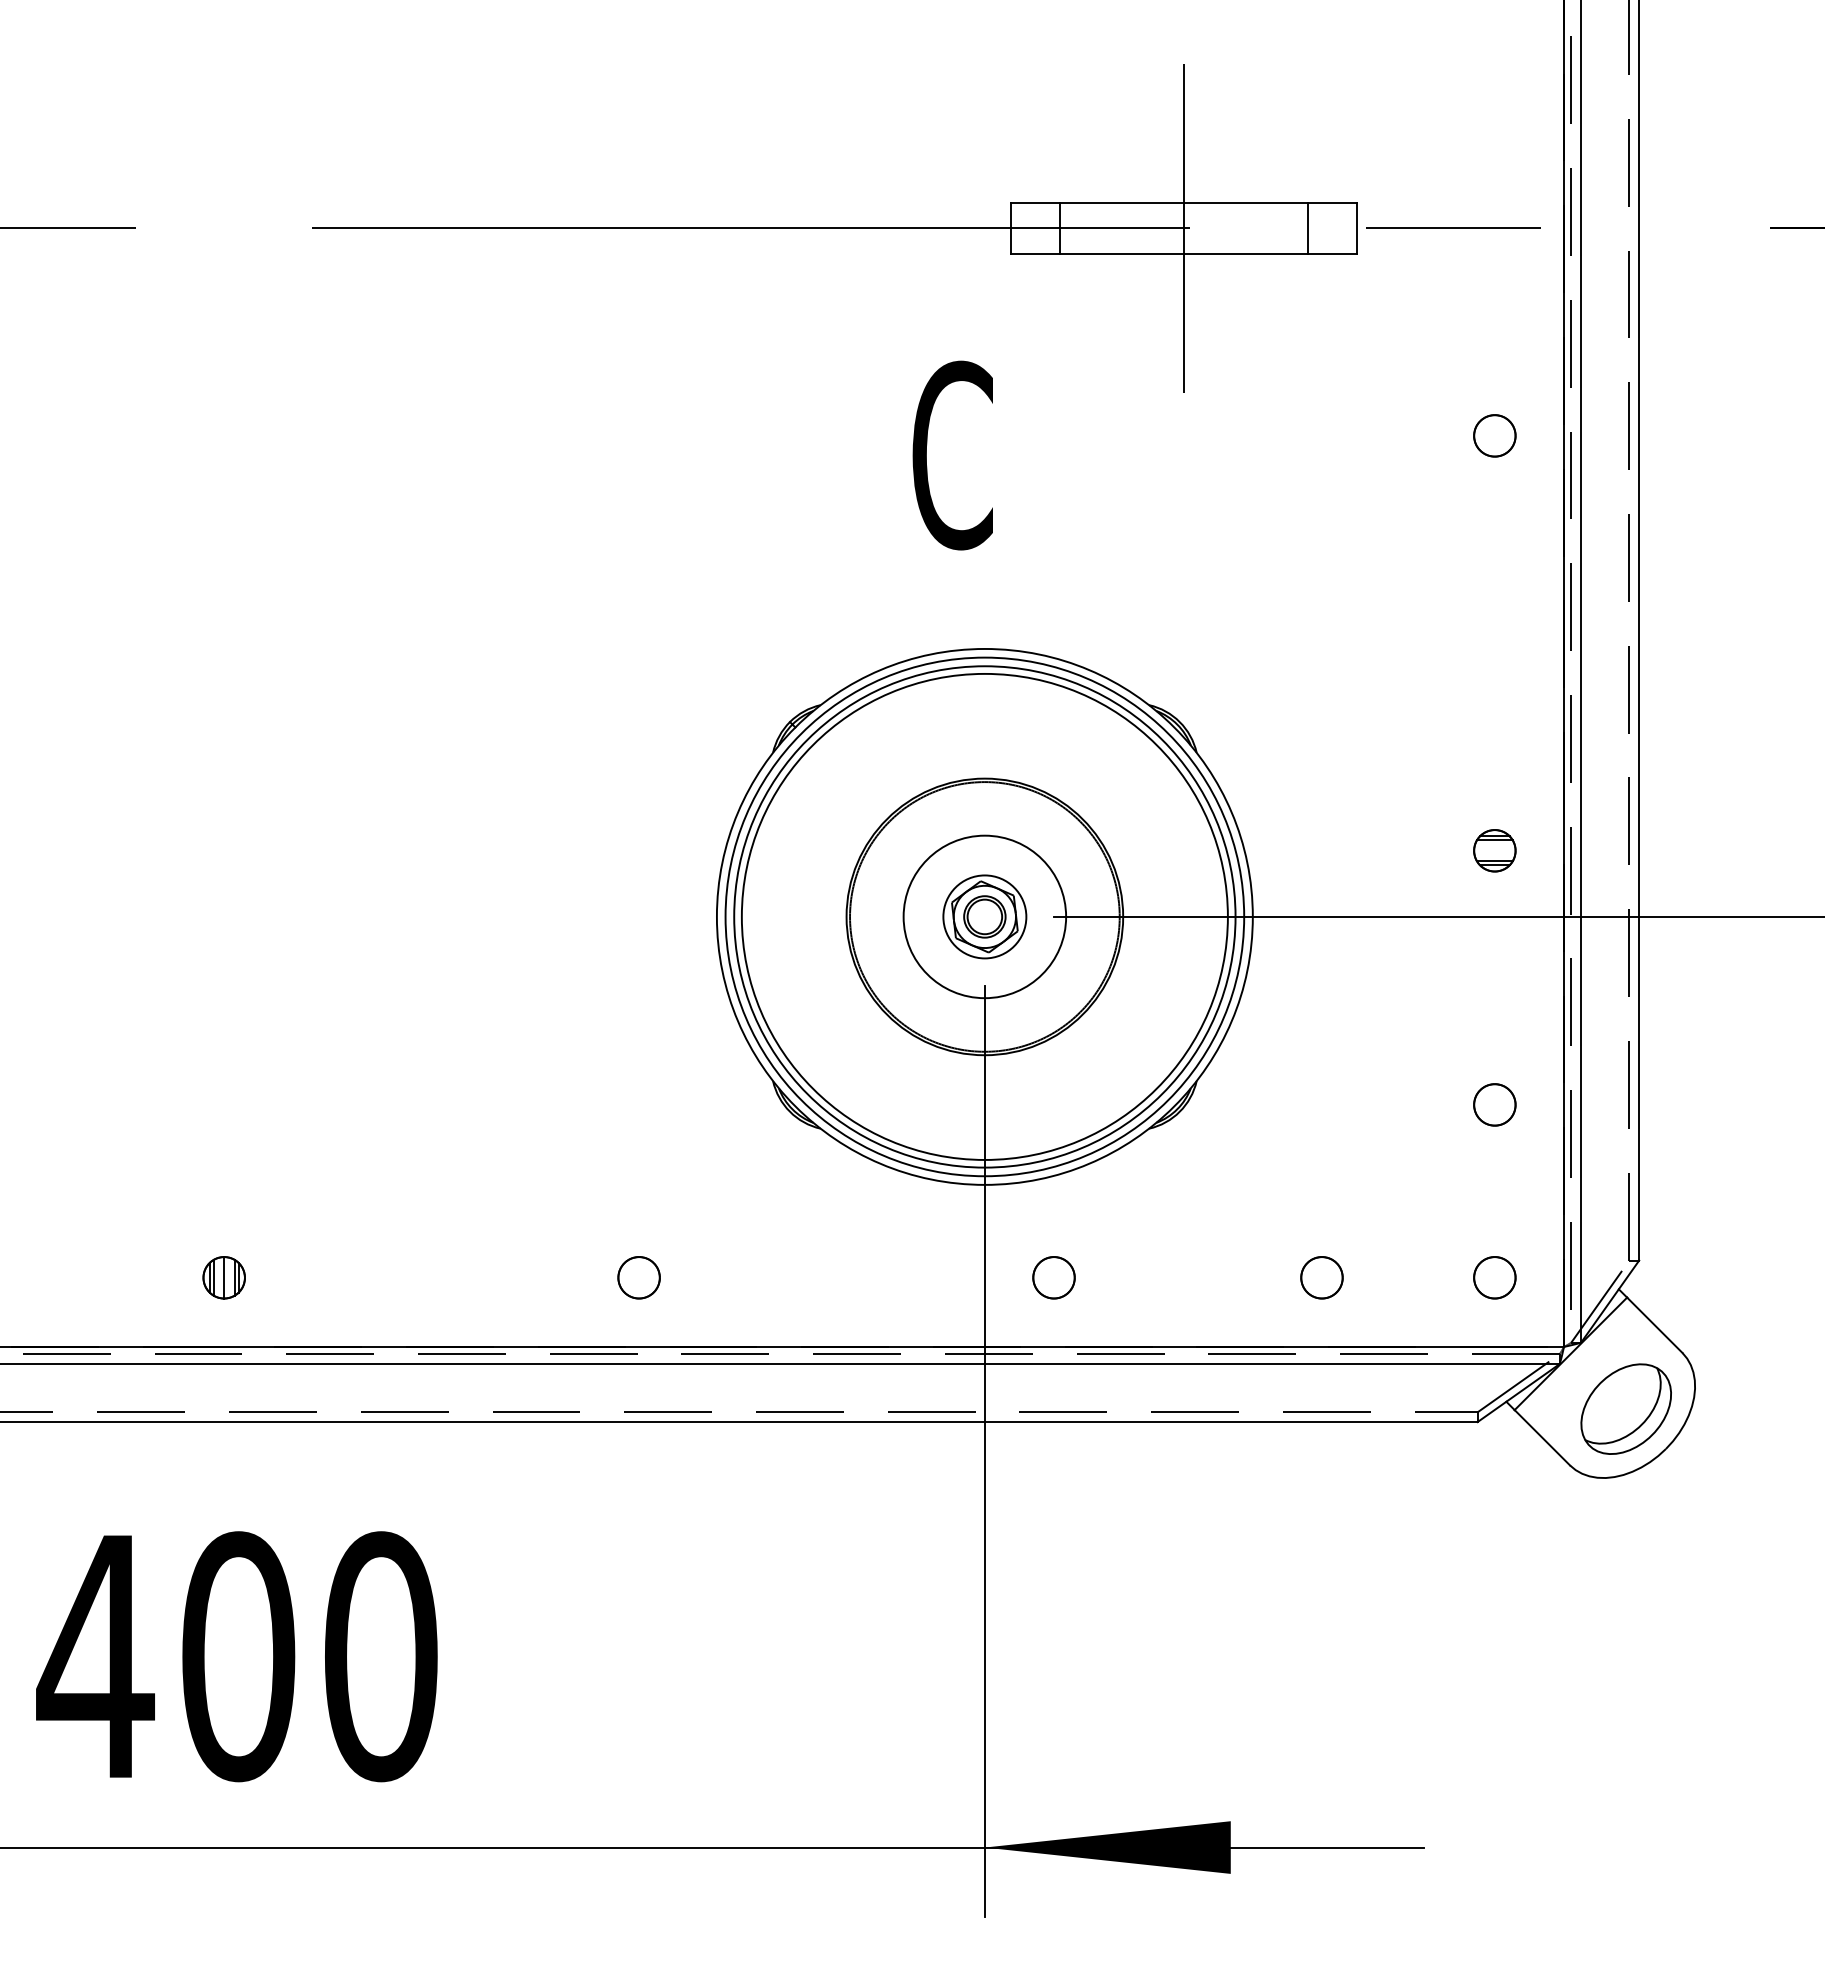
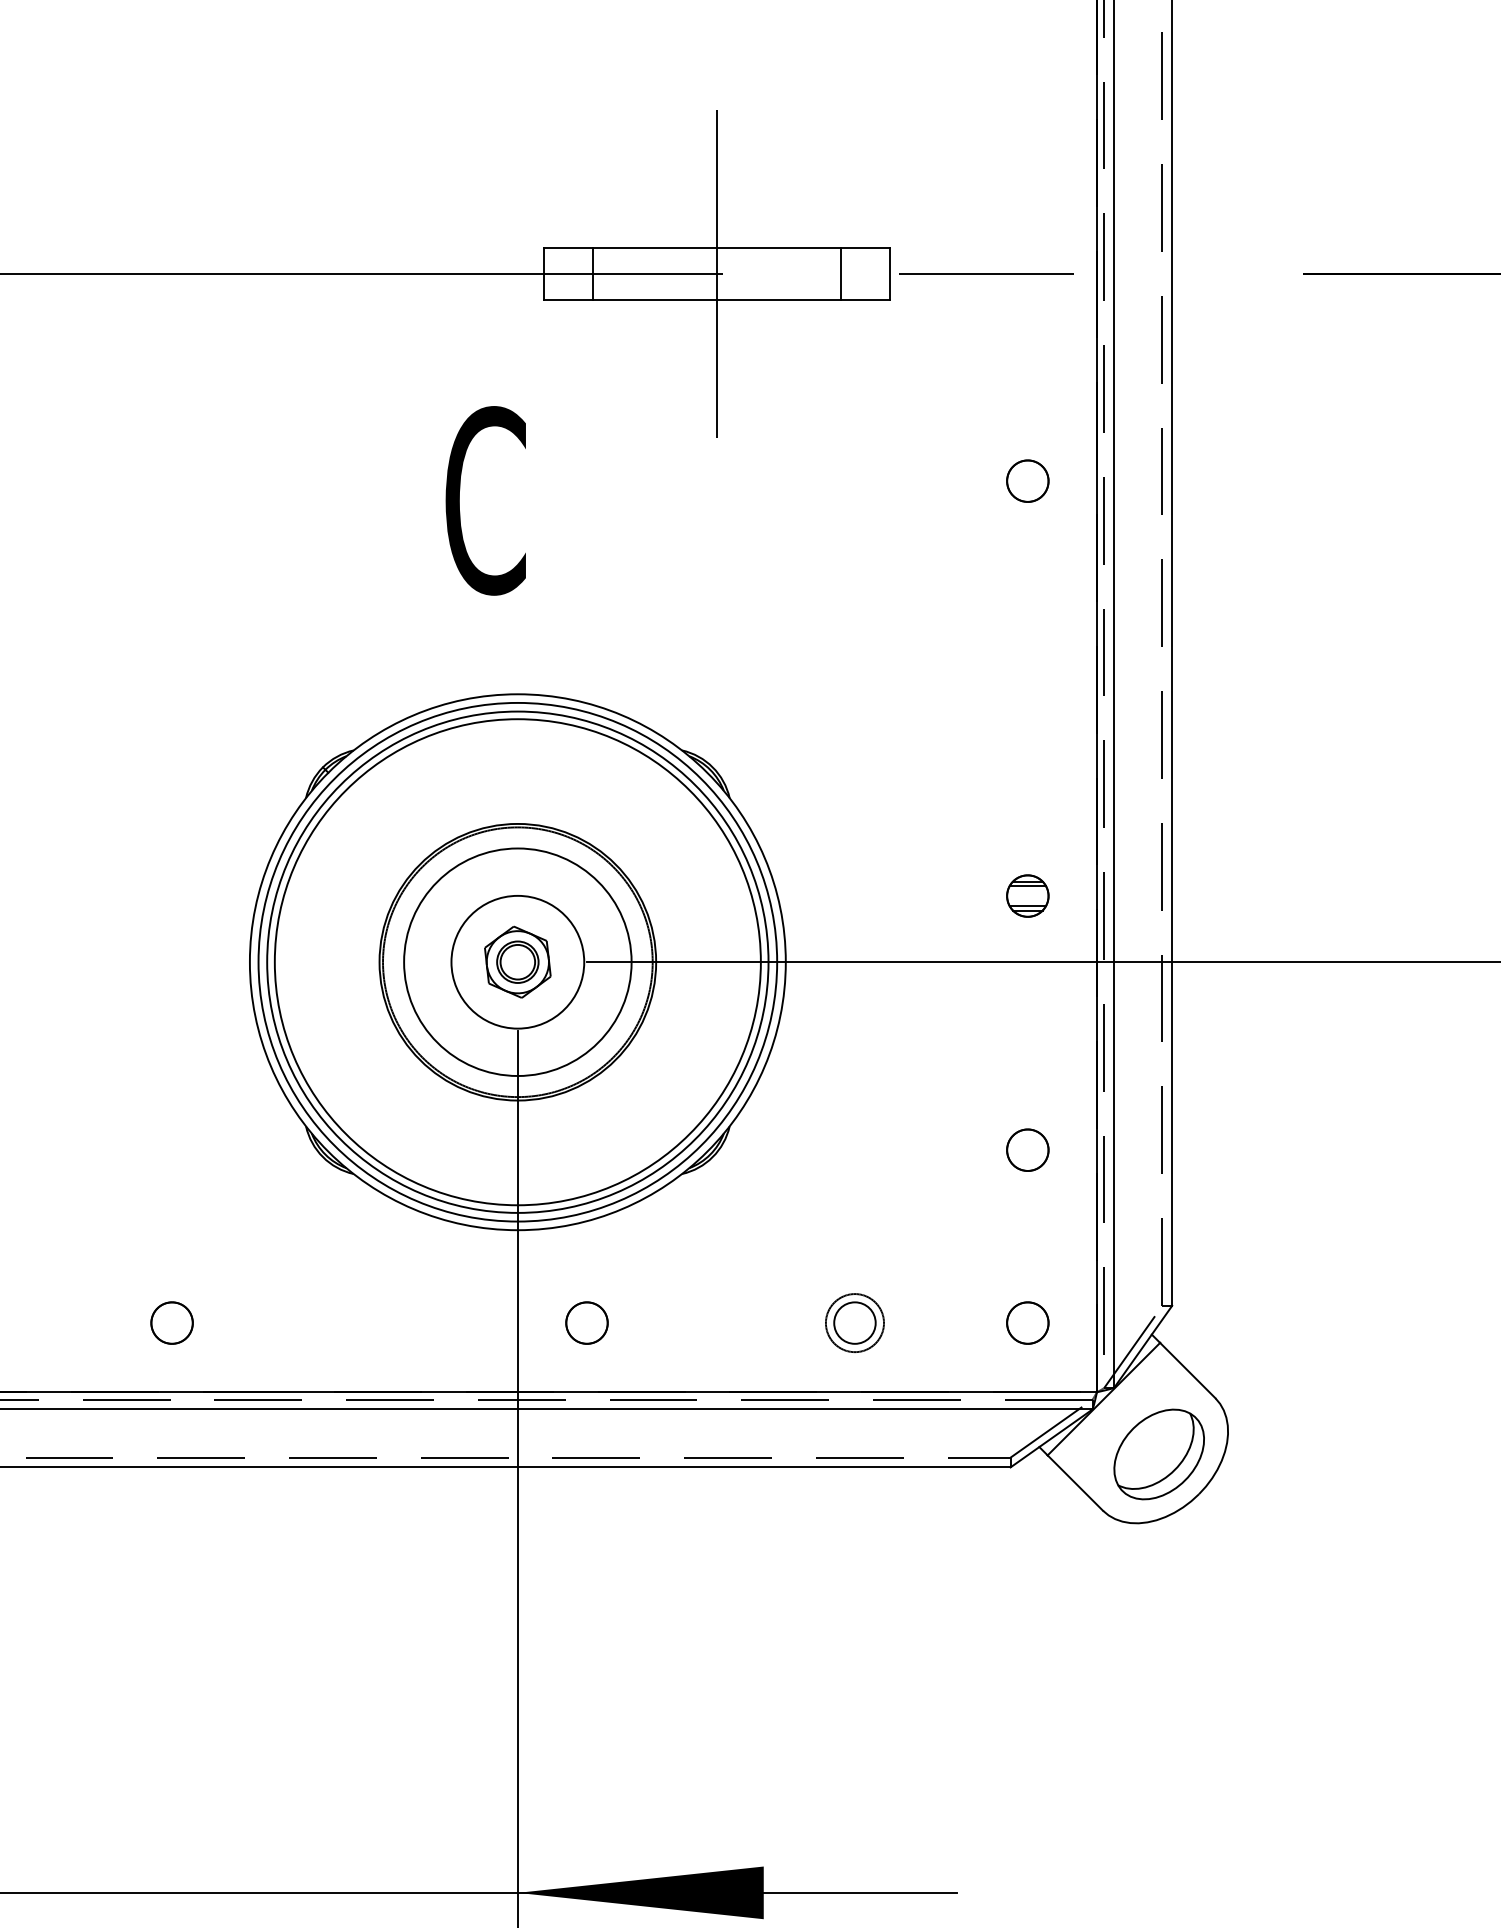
circle: (984, 916) -> (517, 961), size x1.4
circle: (984, 916) -> (517, 961), size x1.6
circle: (1321, 1277) -> (854, 1322), size x1.4

